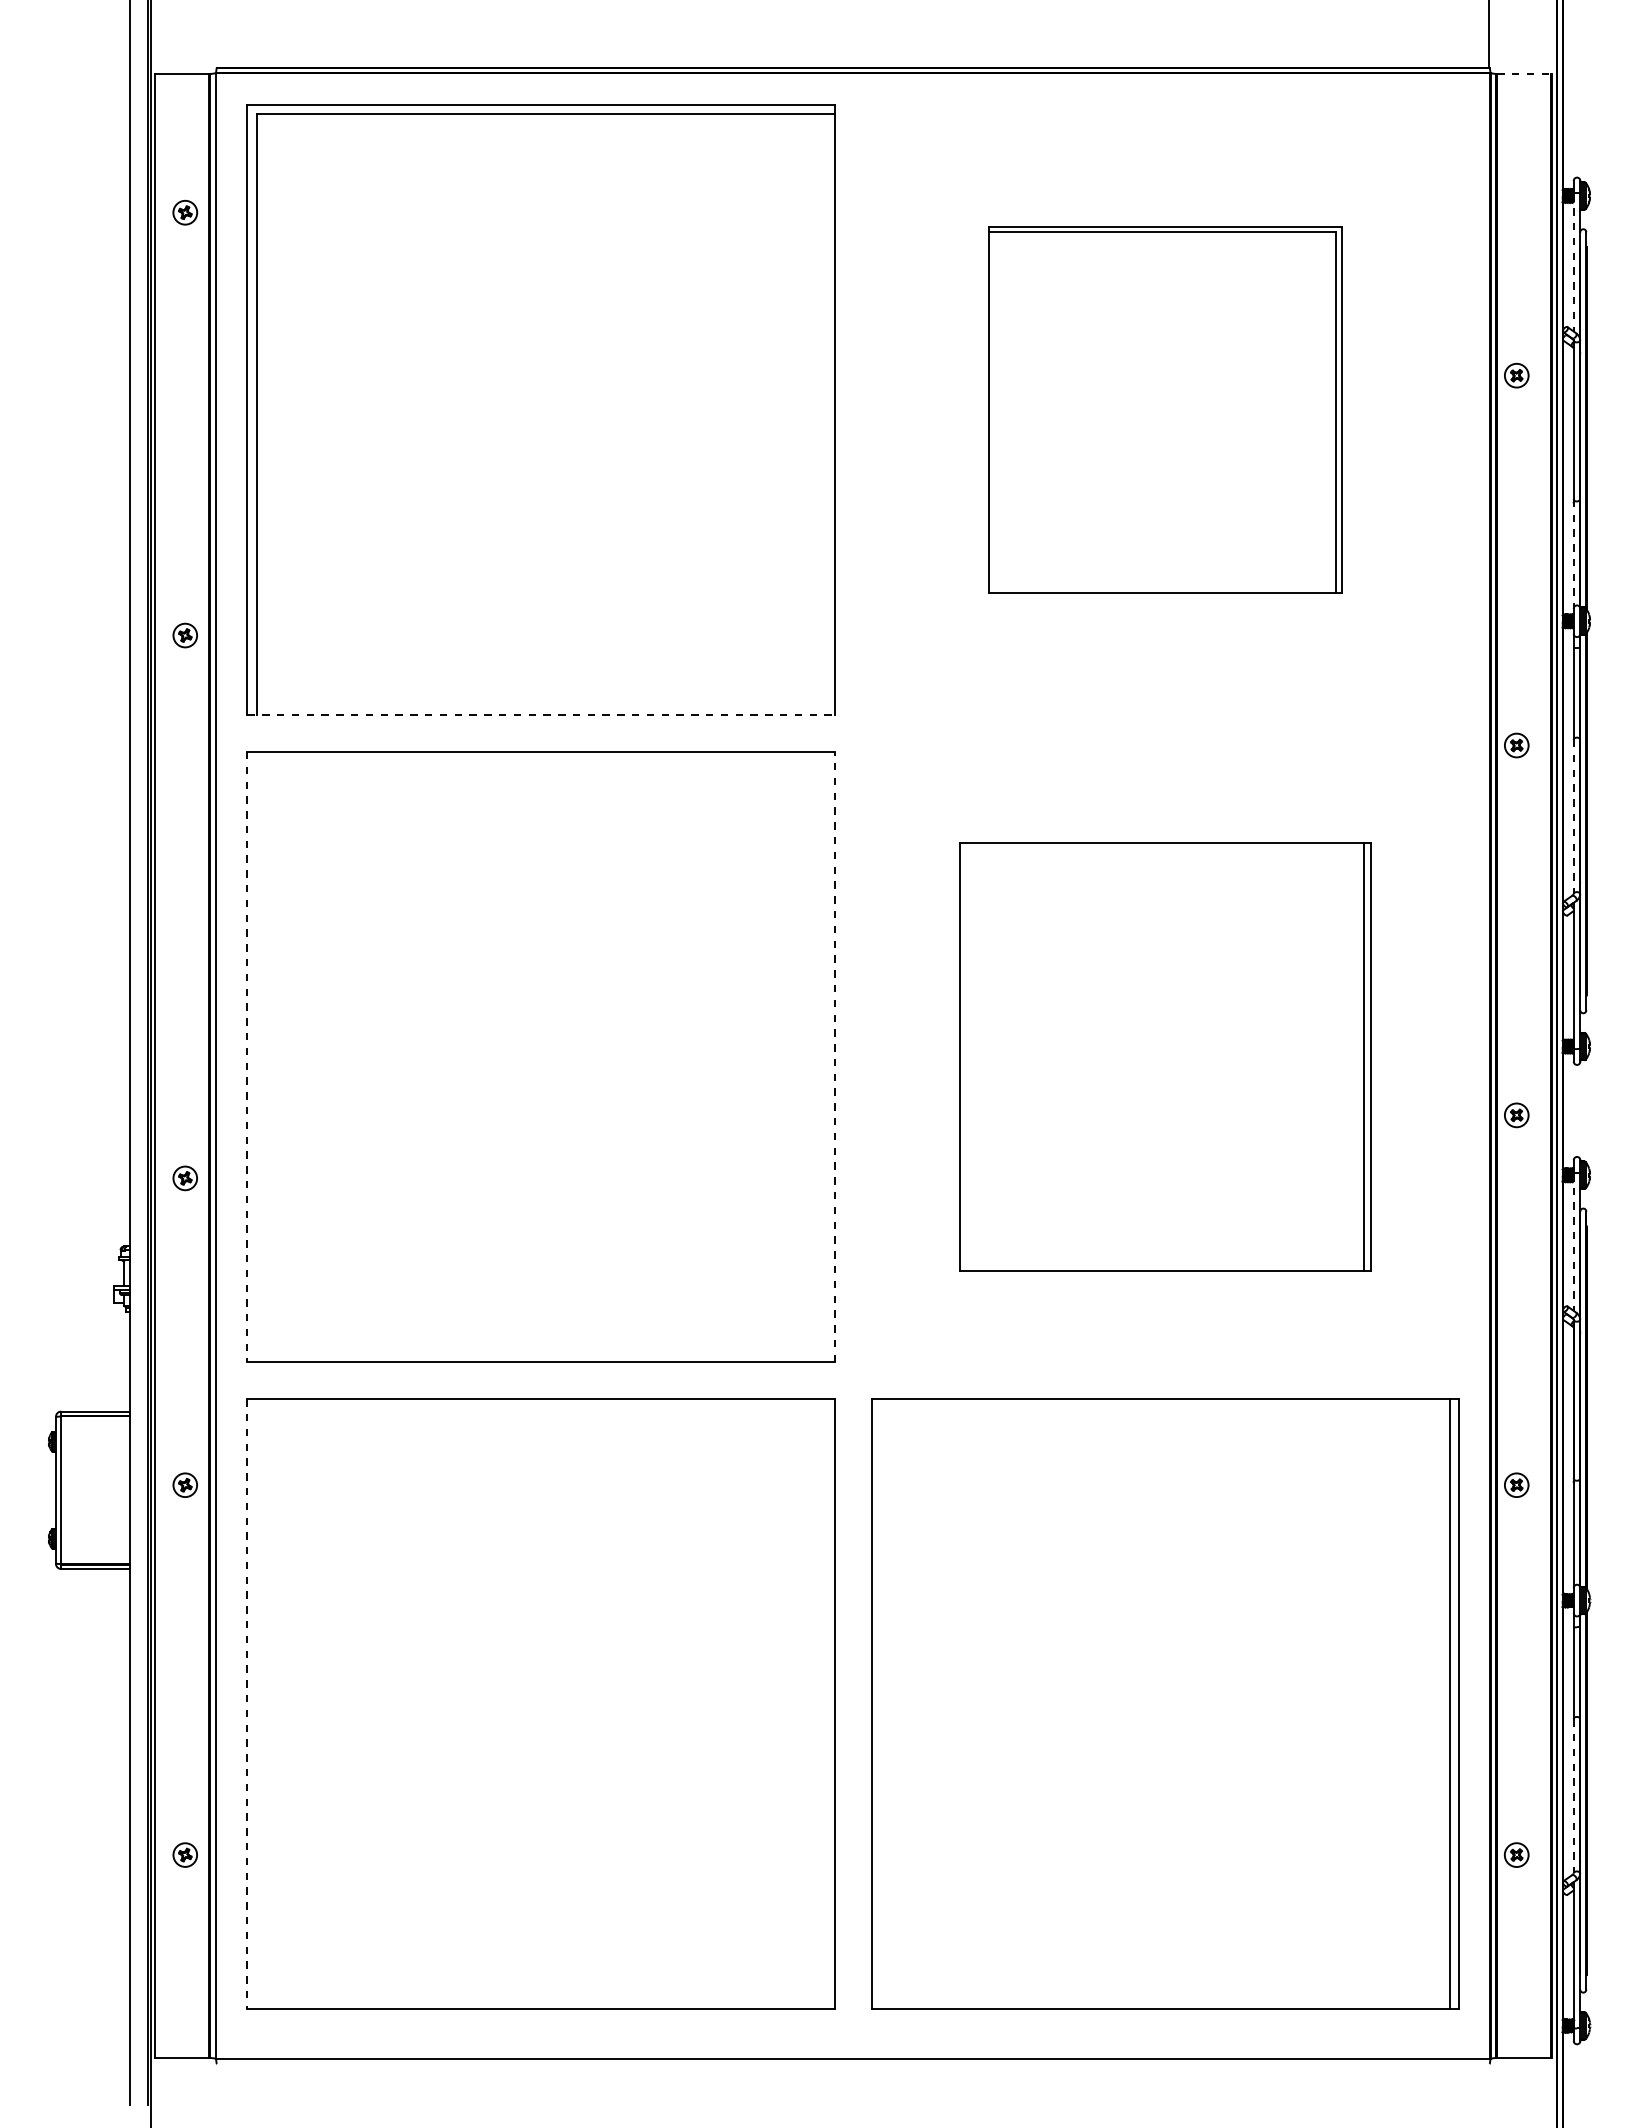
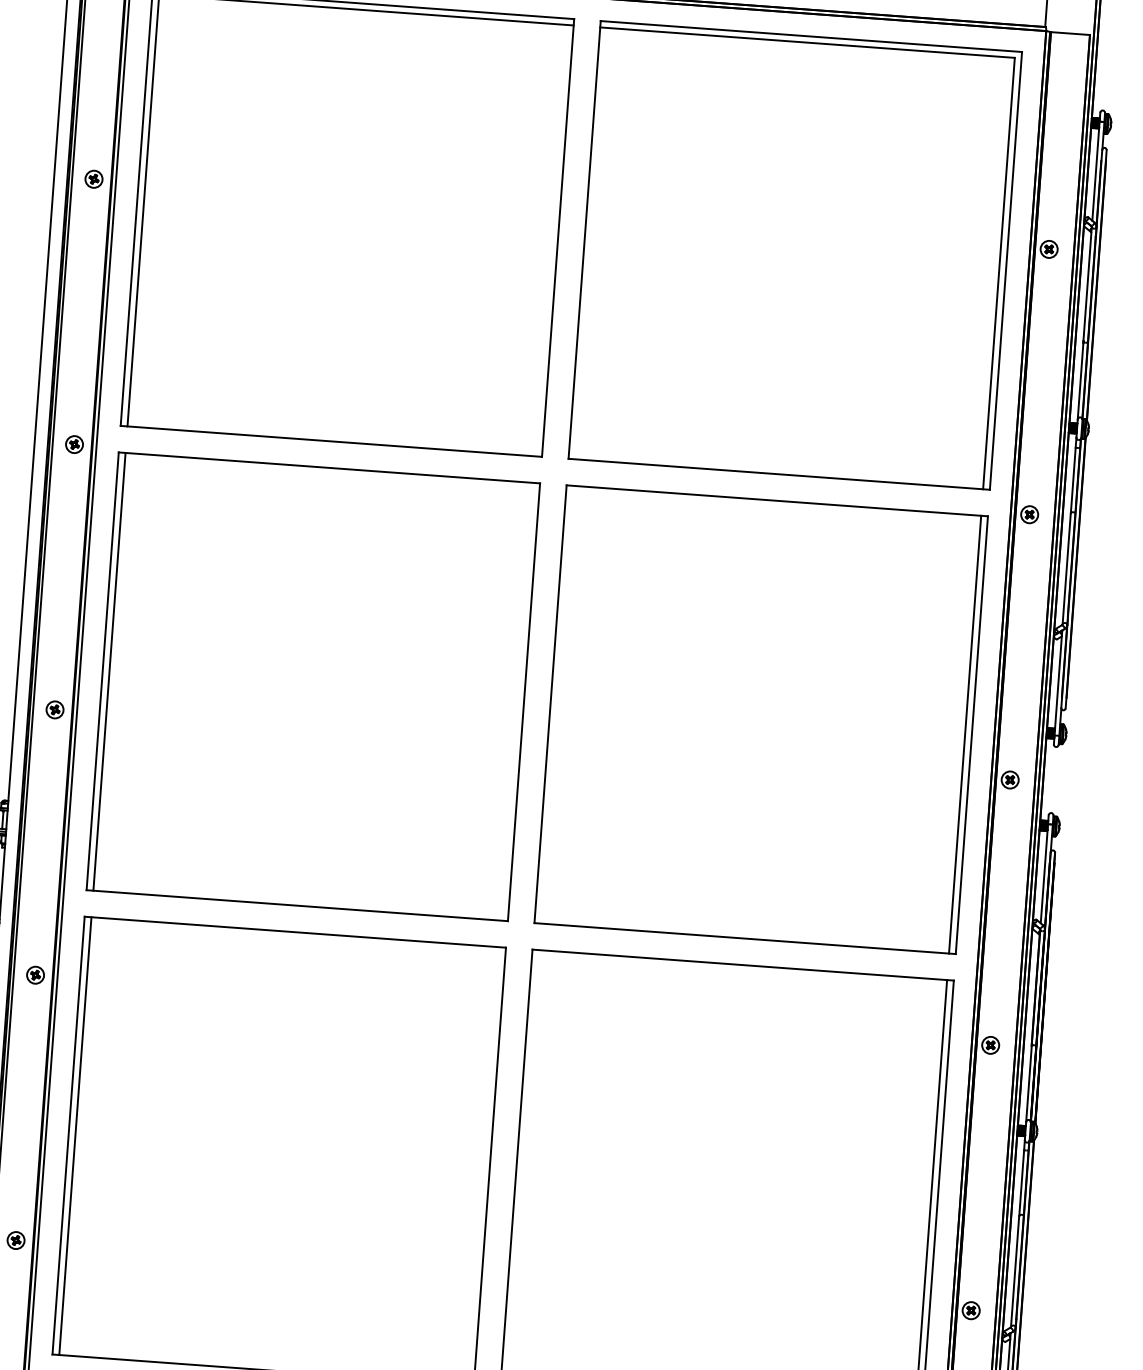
line: (1524, 74) -> (1070, 33), dashed -> solid
part: (185, 212) -> (94, 179), moved
line: (1573, 263) -> (1095, 171), dashed -> solid
part: (1165, 409) -> (795, 255), size x1.67
line: (1573, 554) -> (1080, 380), dashed -> solid
part: (184, 635) -> (73, 444), moved
line: (541, 714) -> (331, 441), dashed -> solid
line: (1573, 817) -> (1066, 569), dashed -> solid
line: (256, 1056) -> (109, 671), added
line: (834, 1056) -> (523, 701), dashed -> solid
part: (1165, 1056) -> (761, 719), size x1.43
line: (247, 1057) -> (102, 671), dashed -> solid
part: (184, 1178) -> (54, 709), moved
line: (1573, 1242) -> (1044, 874), dashed -> solid
line: (247, 1704) -> (68, 1135), dashed -> solid
line: (256, 1704) -> (75, 1136), added
line: (1573, 1796) -> (1015, 1271), dashed -> solid

